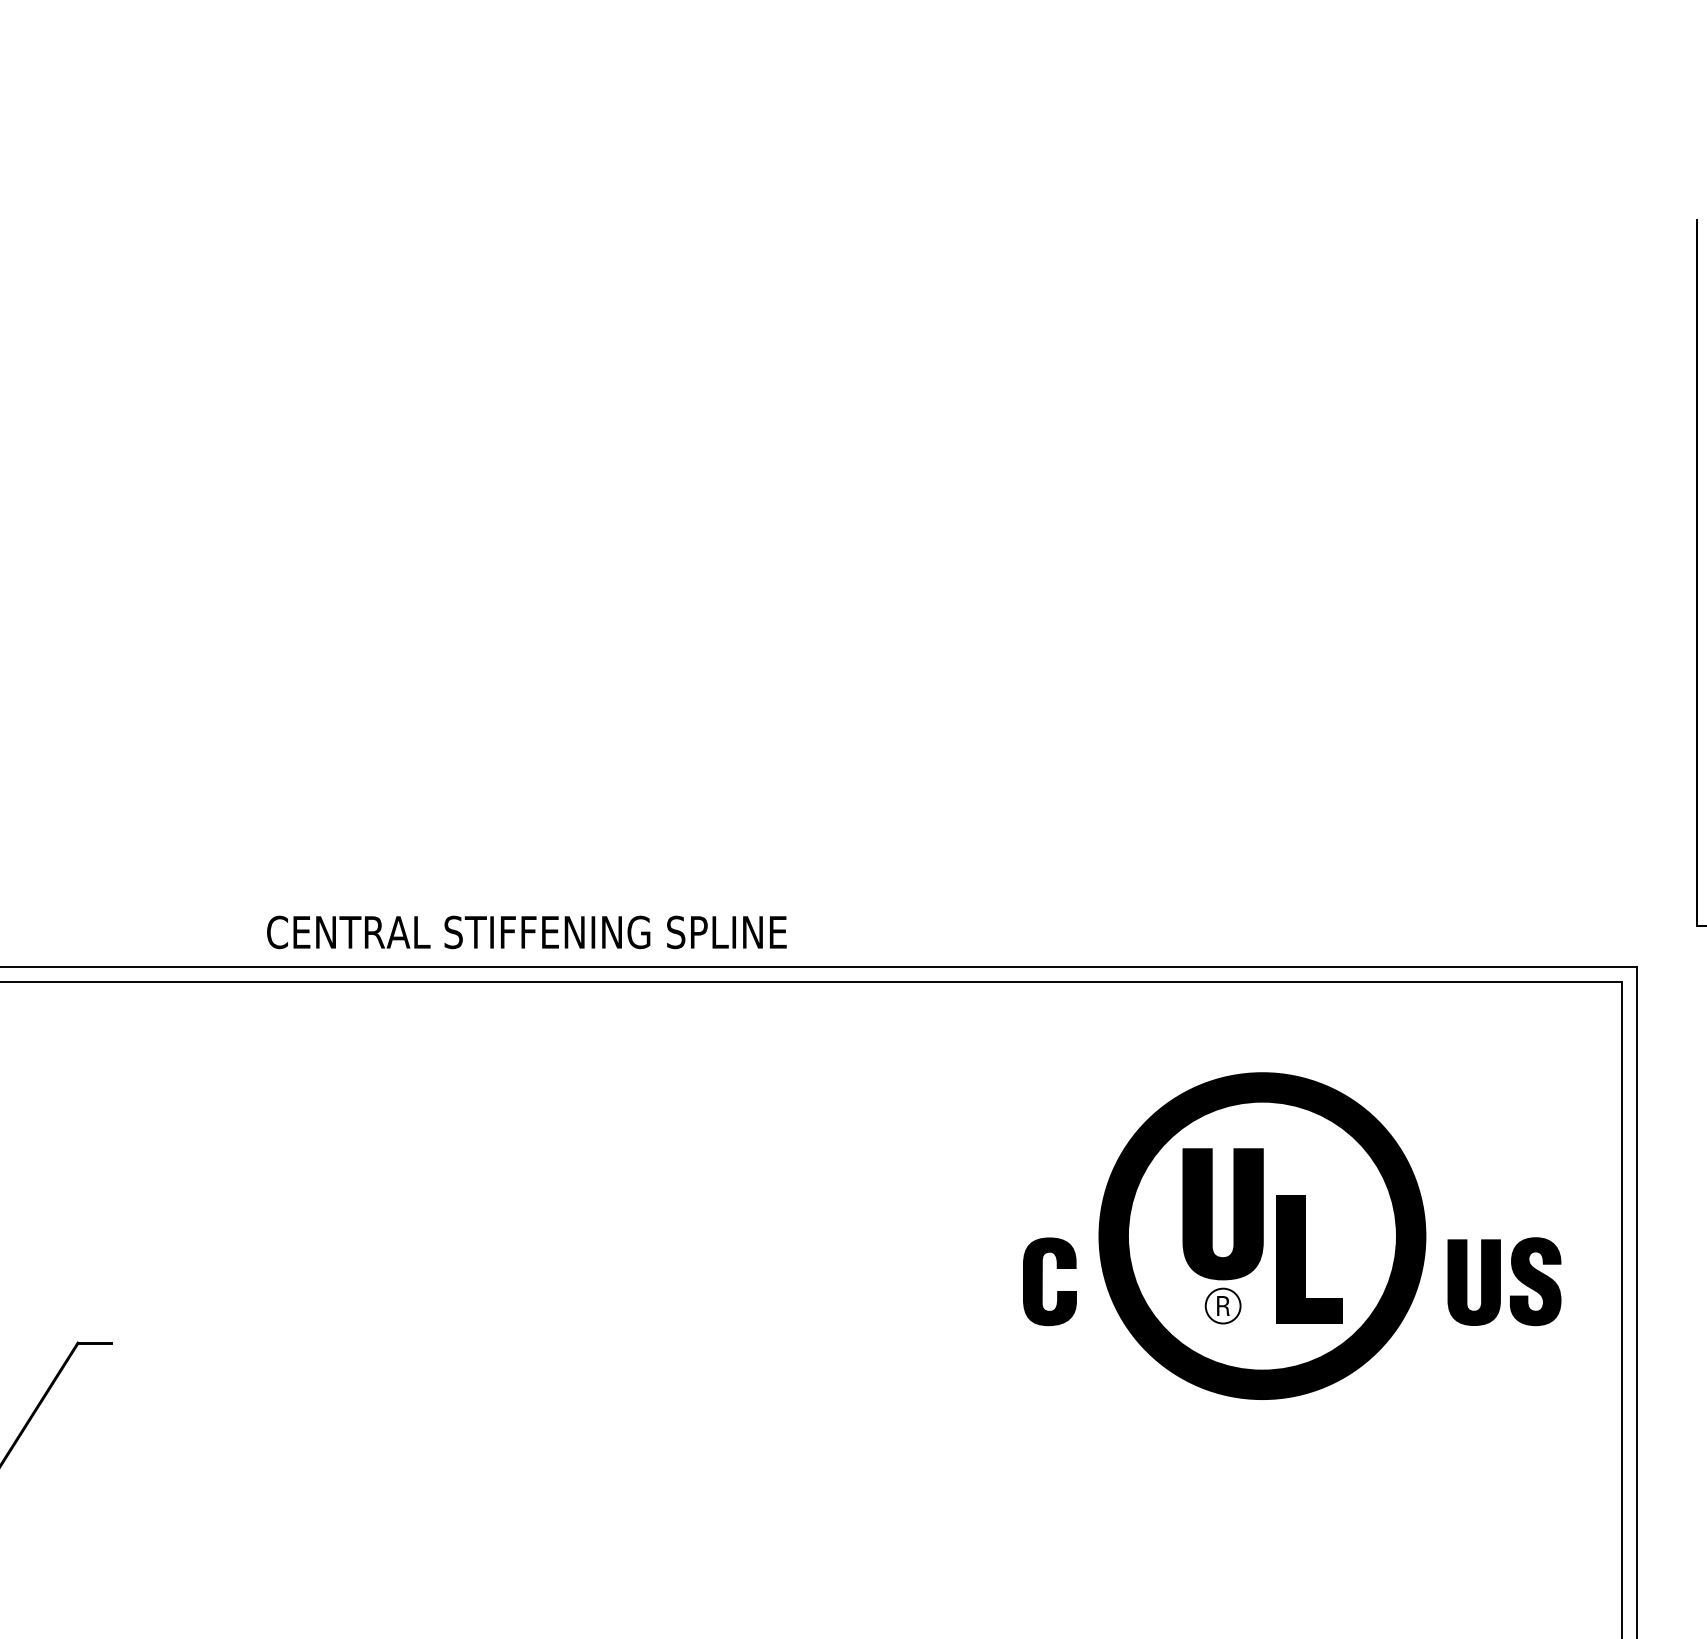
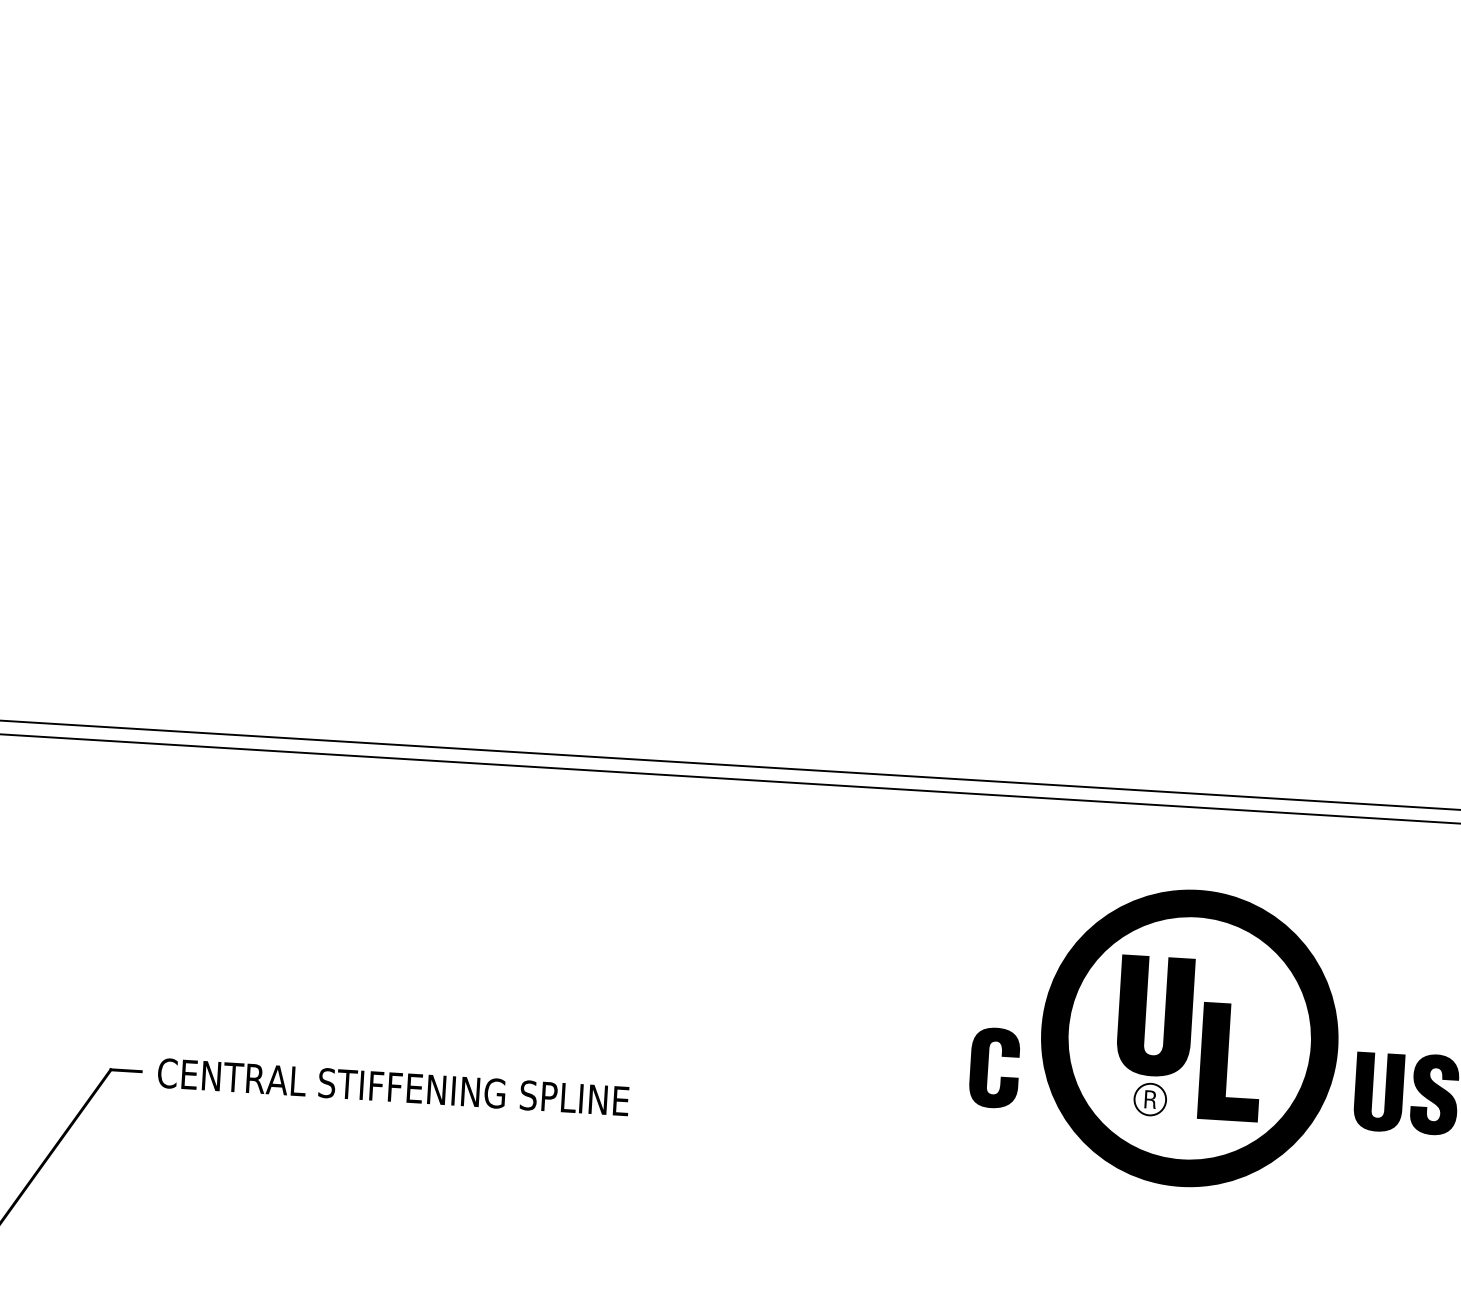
text: (526, 932) -> (393, 1087), moved

